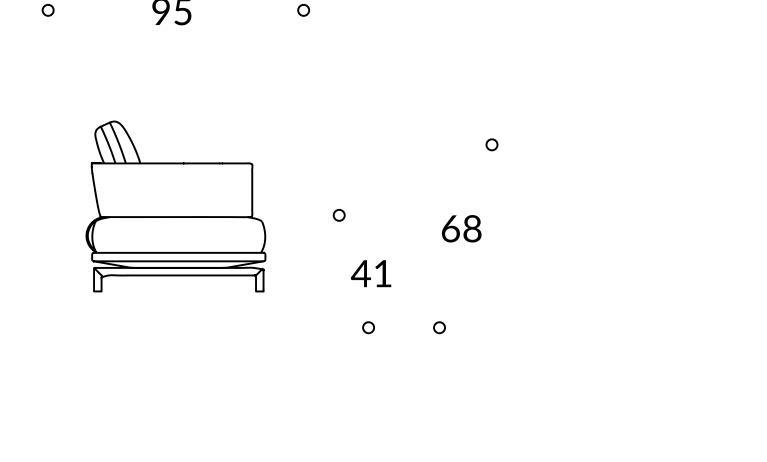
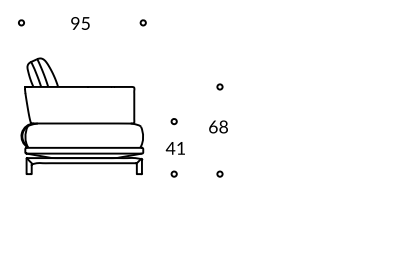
part: (490, 143) -> (219, 86), moved
part: (176, 206) -> (82, 116), size x1.43
part: (337, 215) -> (173, 121), moved
part: (438, 326) -> (219, 173), moved

